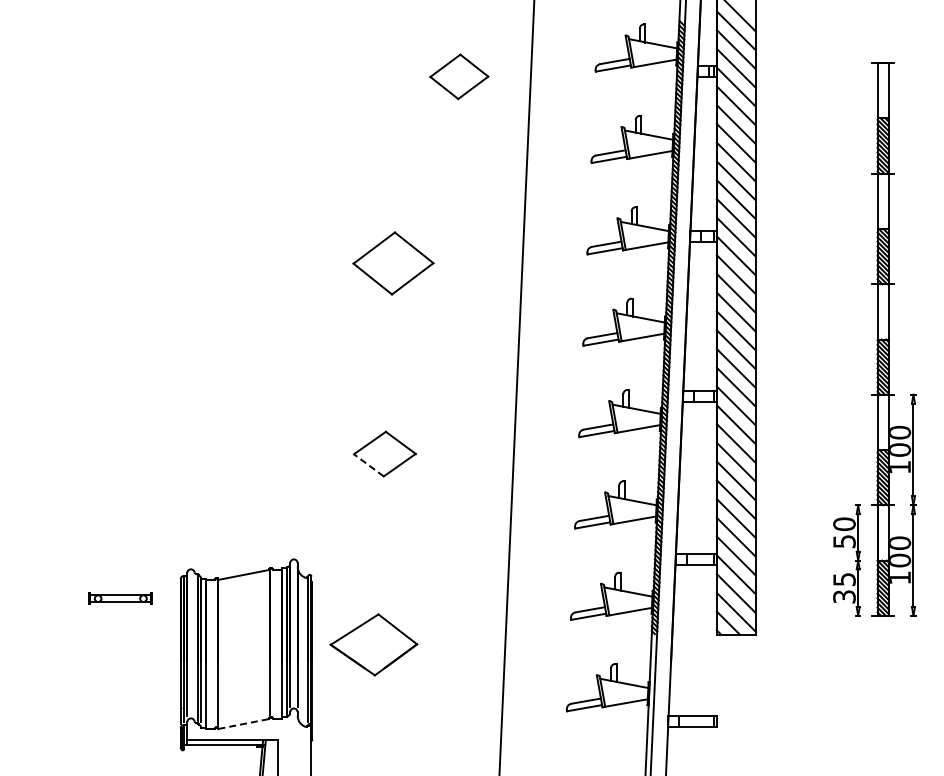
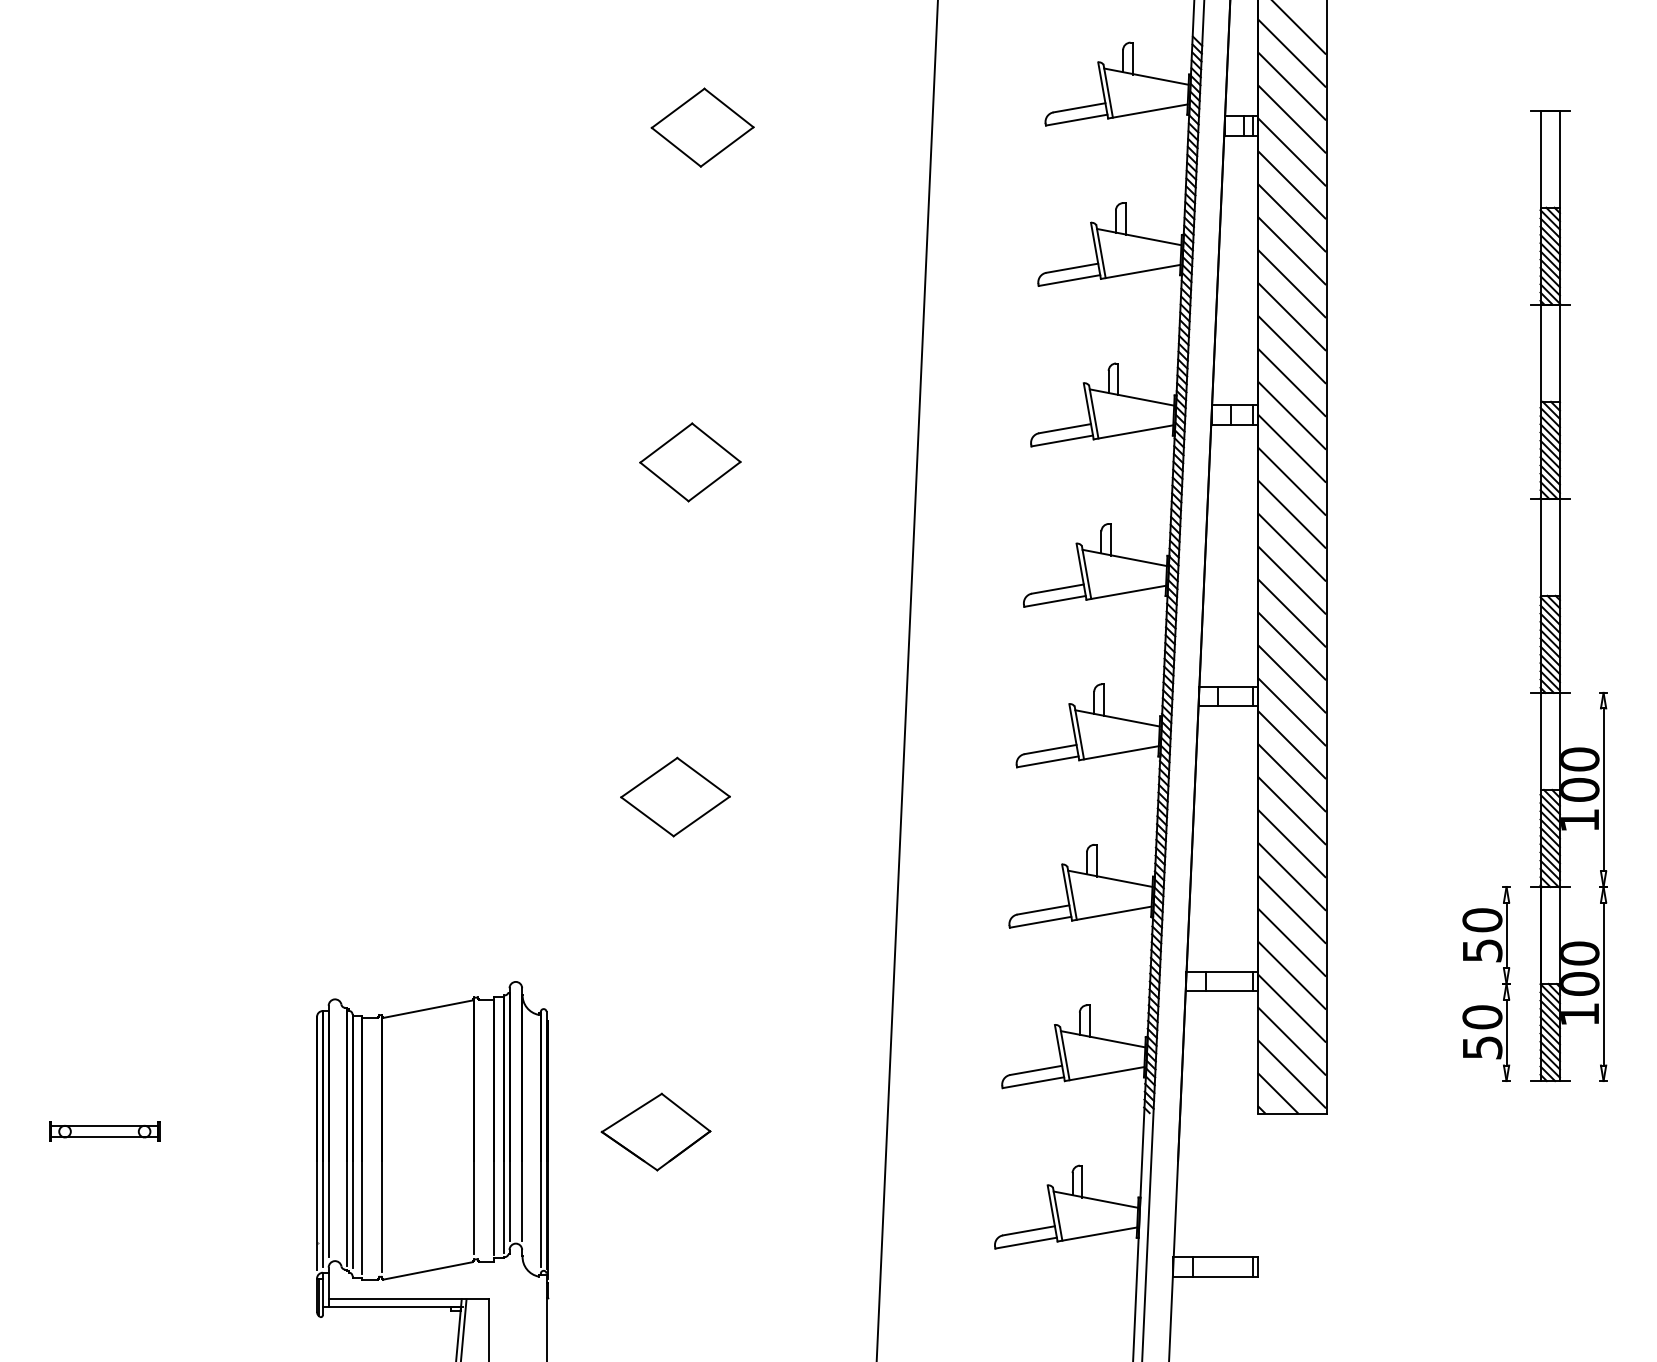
part: (459, 76) -> (702, 127), moved
part: (392, 263) -> (688, 462), size x0.71
line: (368, 465) -> (646, 817), dashed -> solid
text: (844, 587) -> (1482, 1031), 35 -> 50
part: (120, 598) -> (104, 1131), moved
part: (373, 644) -> (655, 1131), size x0.71
line: (243, 723) -> (427, 1270), dashed -> solid

